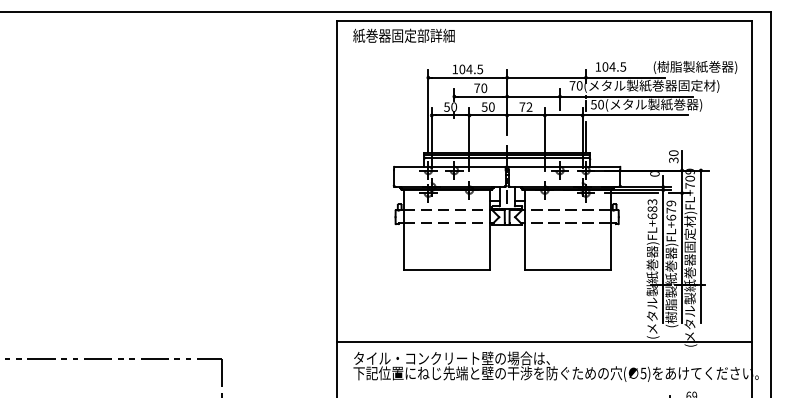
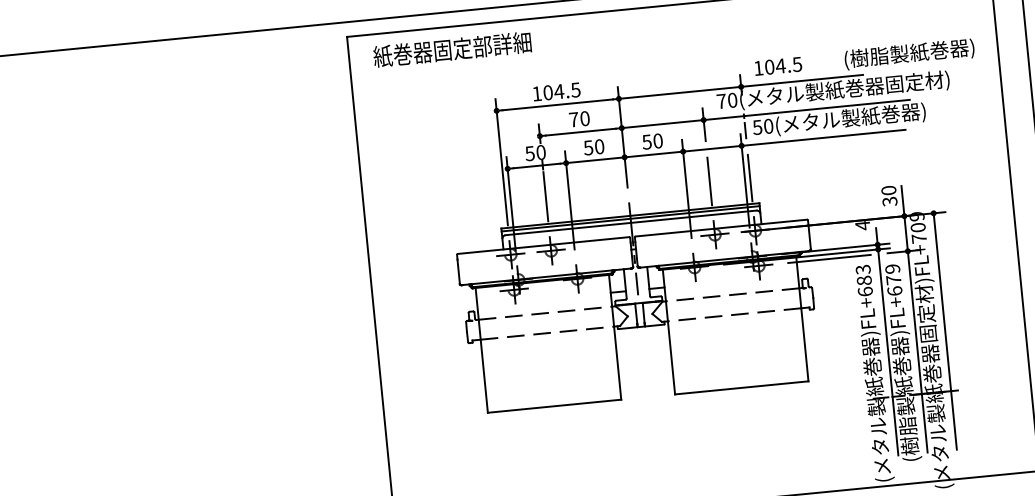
text: (525, 106) -> (651, 140), 72 -> 50
line: (454, 135) -> (545, 196), added
line: (559, 135) -> (708, 180), added
text: (654, 174) -> (862, 226), 0 -> 4

